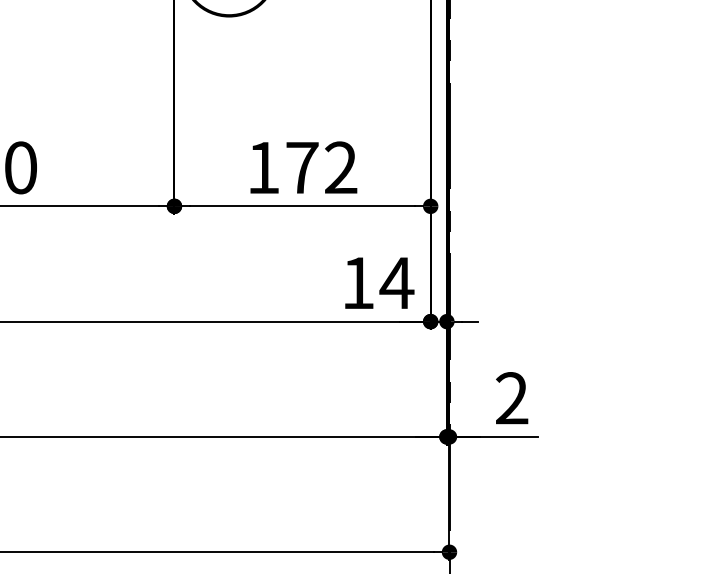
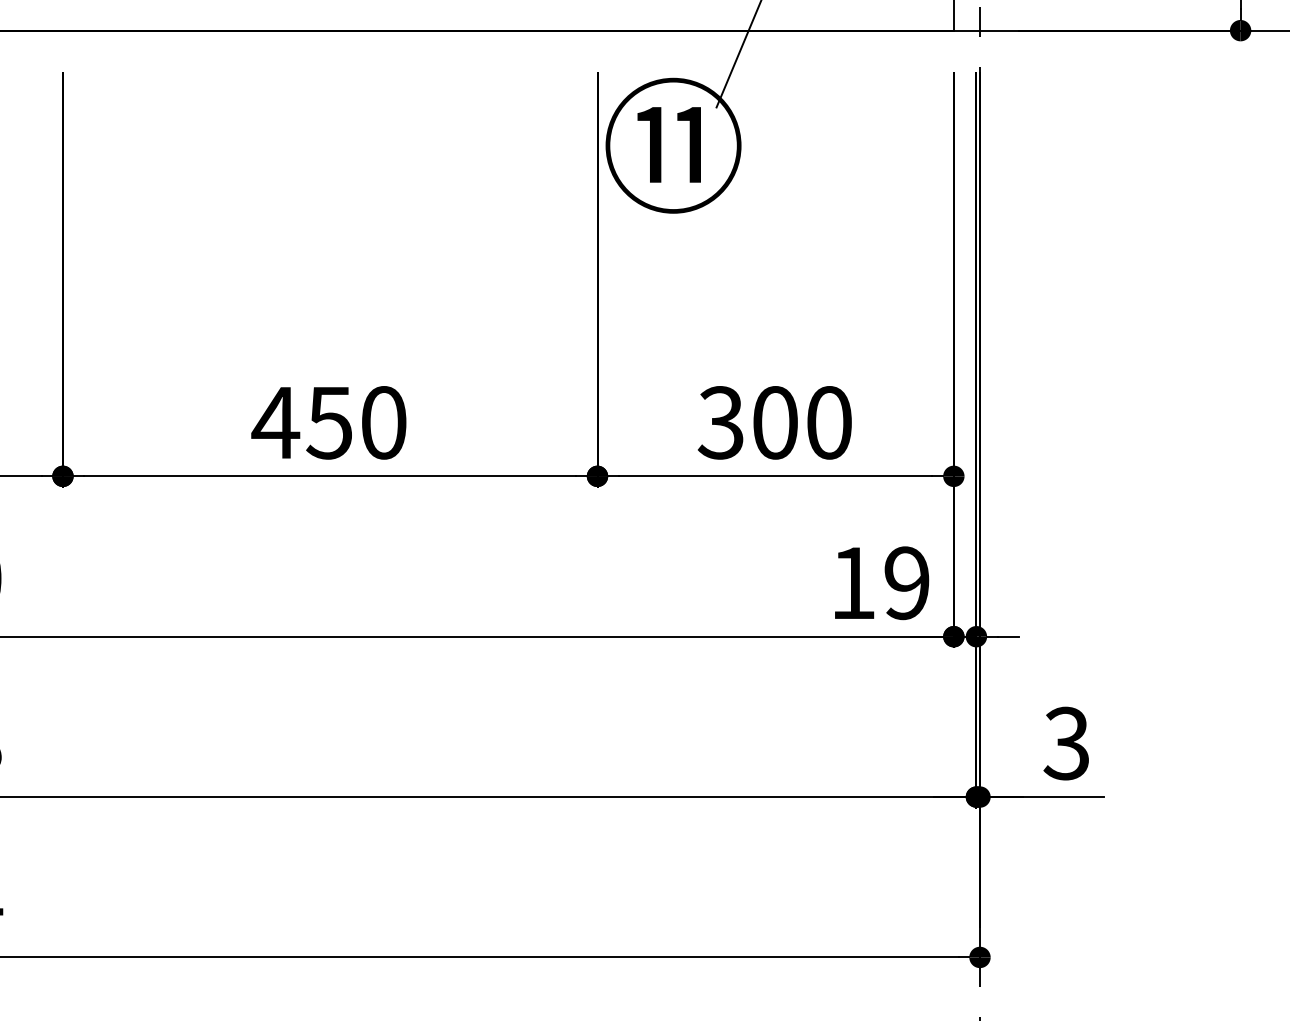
text: (301, 167) -> (774, 422), 172 -> 300
text: (396, 283) -> (906, 583), 14 -> 19
text: (511, 398) -> (1066, 743), 2 -> 3

